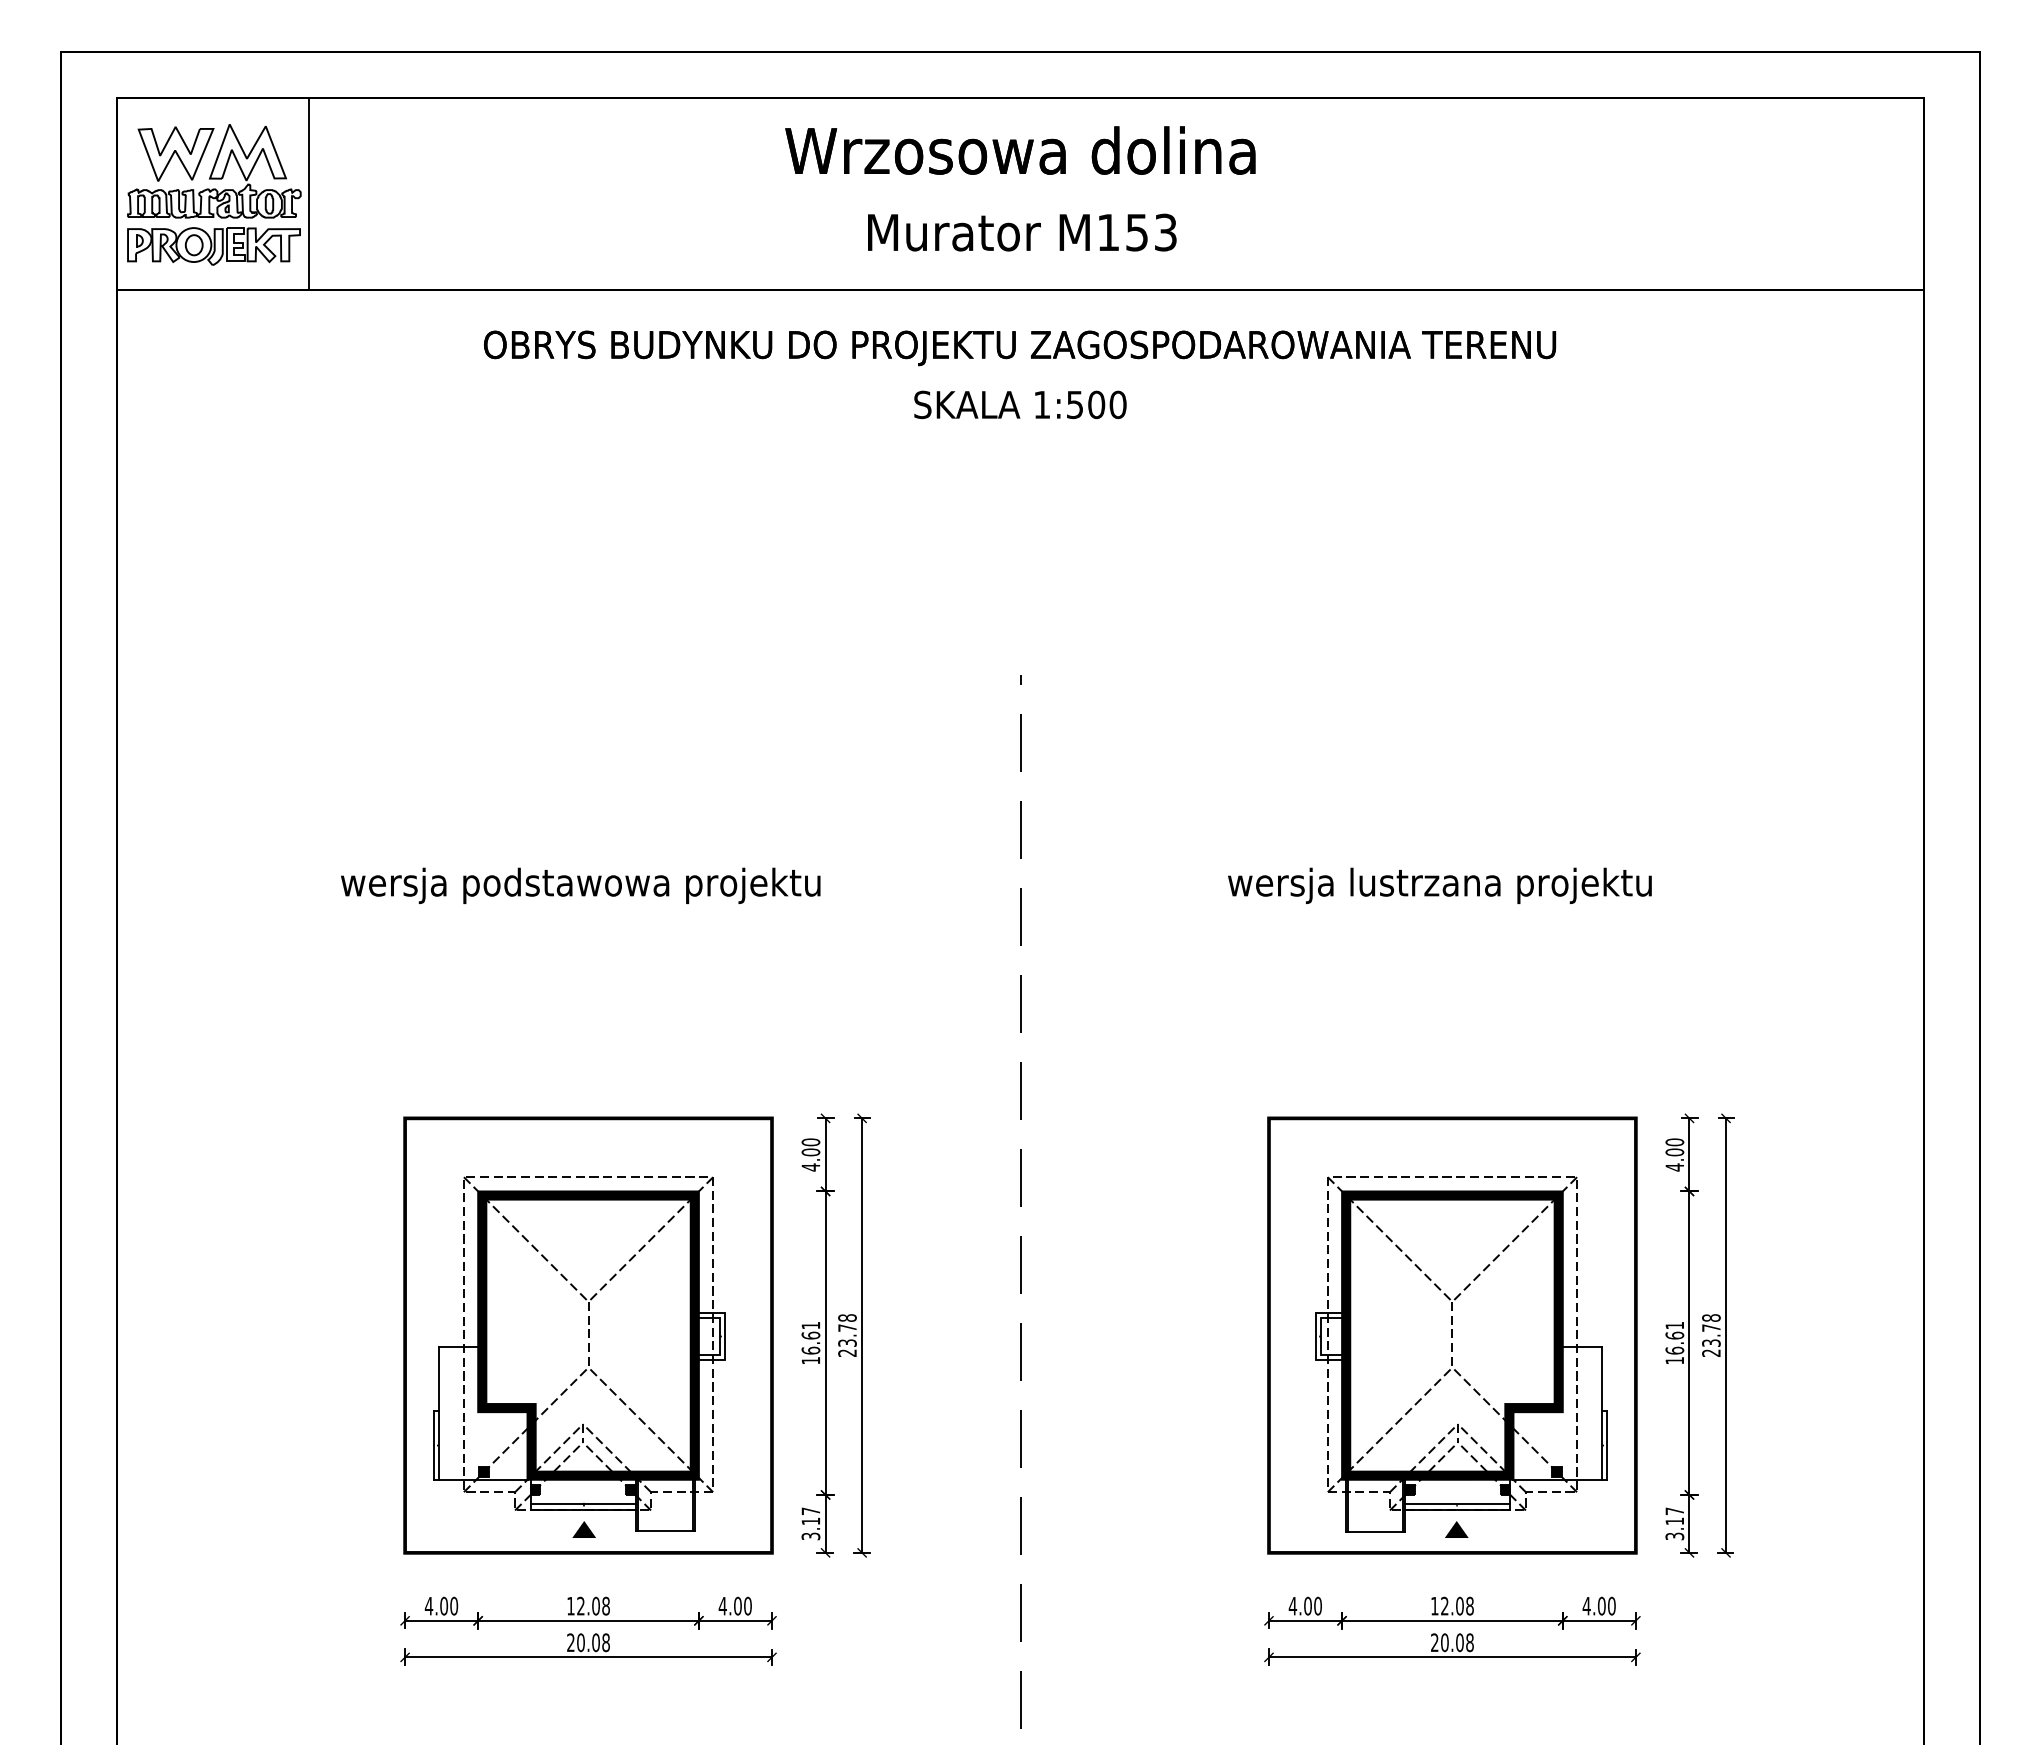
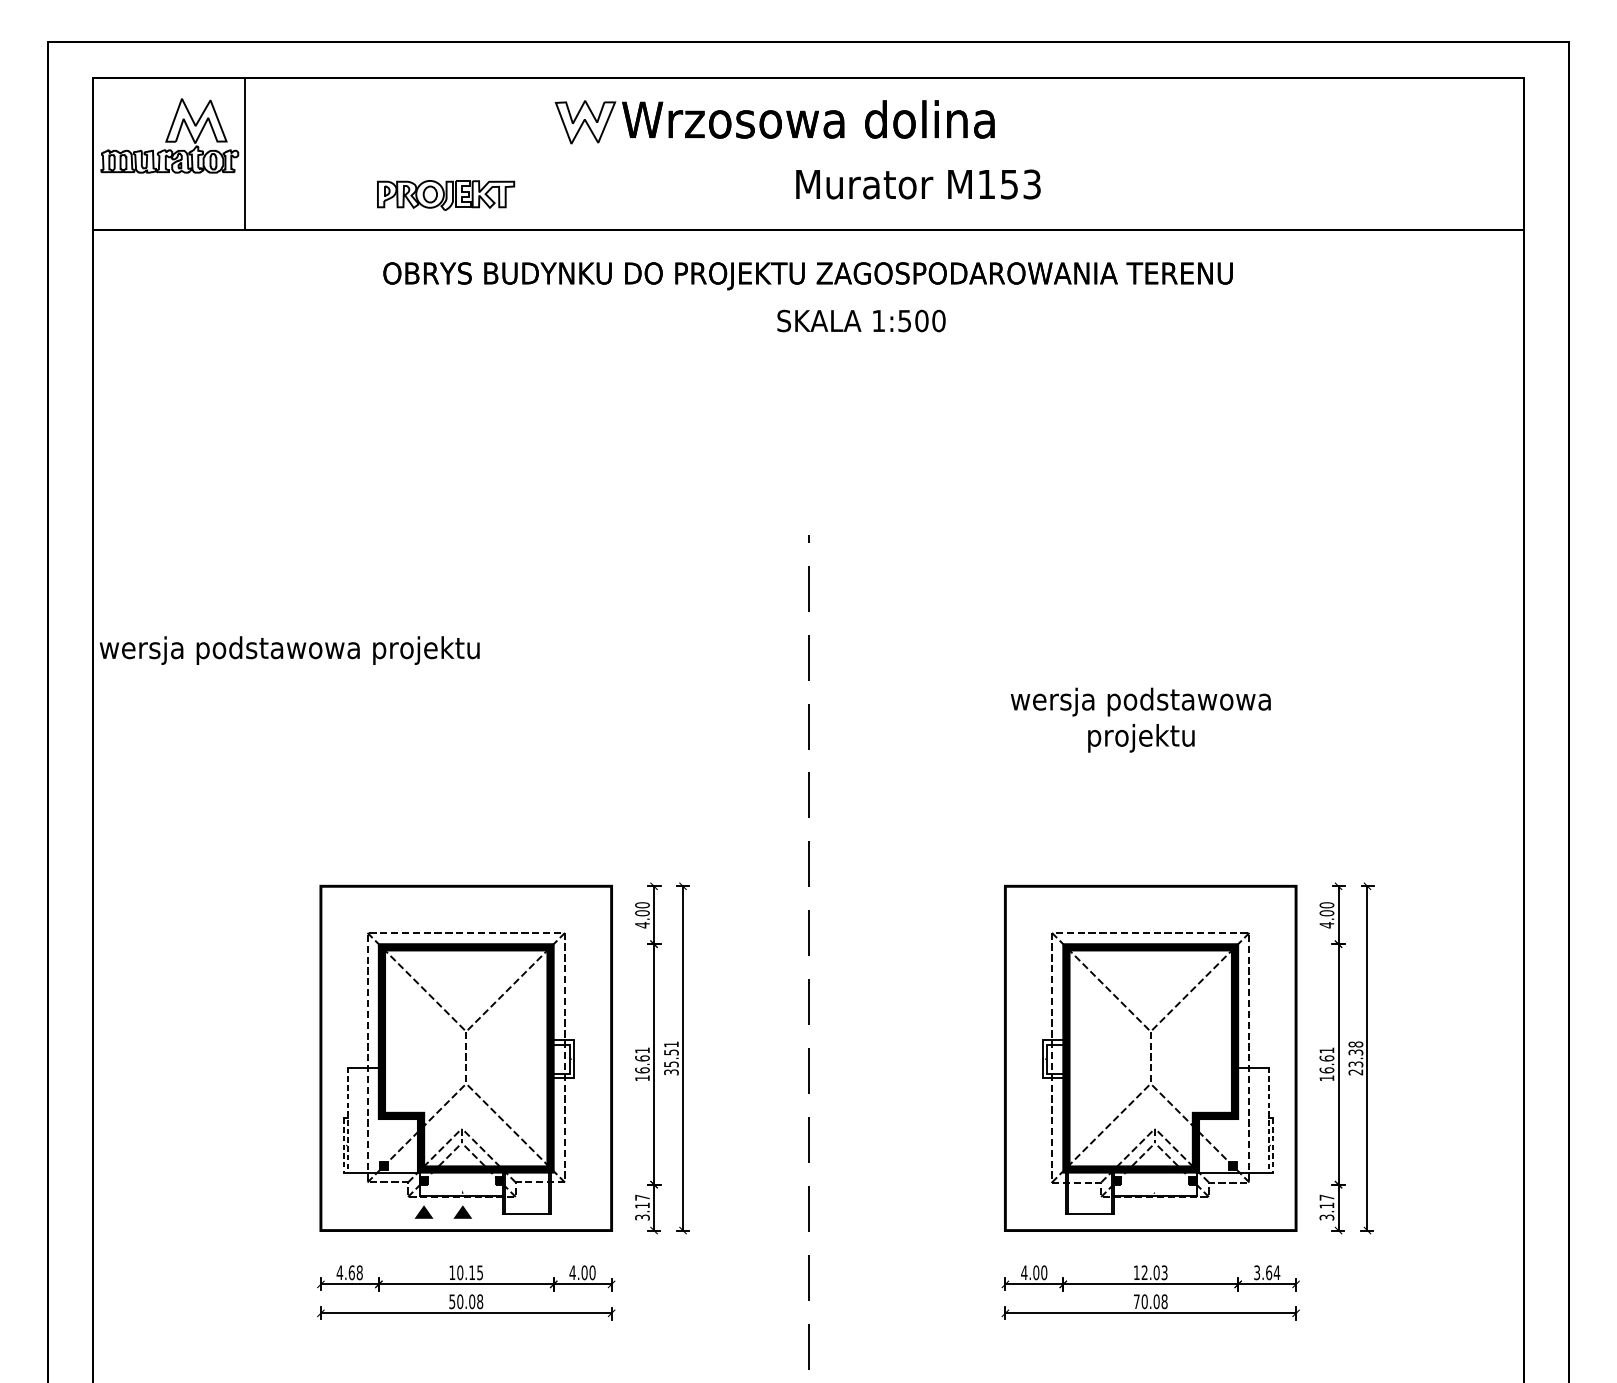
part: (175, 153) -> (585, 121), moved
text: (1022, 232) -> (918, 184), moved
part: (213, 246) -> (445, 195), moved
text: (1020, 404) -> (861, 320), moved
text: (580, 885) -> (289, 650), moved
text: (1439, 908) -> (1140, 720), wersja lustrzana projektu -> wersja podstawowa projektu
text: (1711, 1327) -> (1355, 1051), 23.78 -> 23.38
text: (847, 1335) -> (671, 1058), 23.78 -> 35.51
line: (439, 1414) -> (348, 1120), solid -> dashed
line: (1601, 1414) -> (1268, 1120), solid -> dashed
line: (433, 1446) -> (343, 1146), solid -> dashed
line: (1607, 1446) -> (1273, 1146), solid -> dashed
line: (582, 1504) -> (461, 1192), removed
line: (1457, 1504) -> (1154, 1192), removed
part: (534, 1529) -> (423, 1212), added
fill: (1456, 1529) -> (1153, 1212), removed
text: (449, 1605) -> (356, 1272), 4.00 -> 4.68
text: (593, 1605) -> (470, 1272), 12.08 -> 10.15
text: (1469, 1605) -> (1164, 1272), 12.08 -> 12.03
text: (1598, 1605) -> (1266, 1272), 4.00 -> 3.64
text: (570, 1642) -> (451, 1301), 20.08 -> 50.08
text: (1434, 1642) -> (1136, 1301), 20.08 -> 70.08

